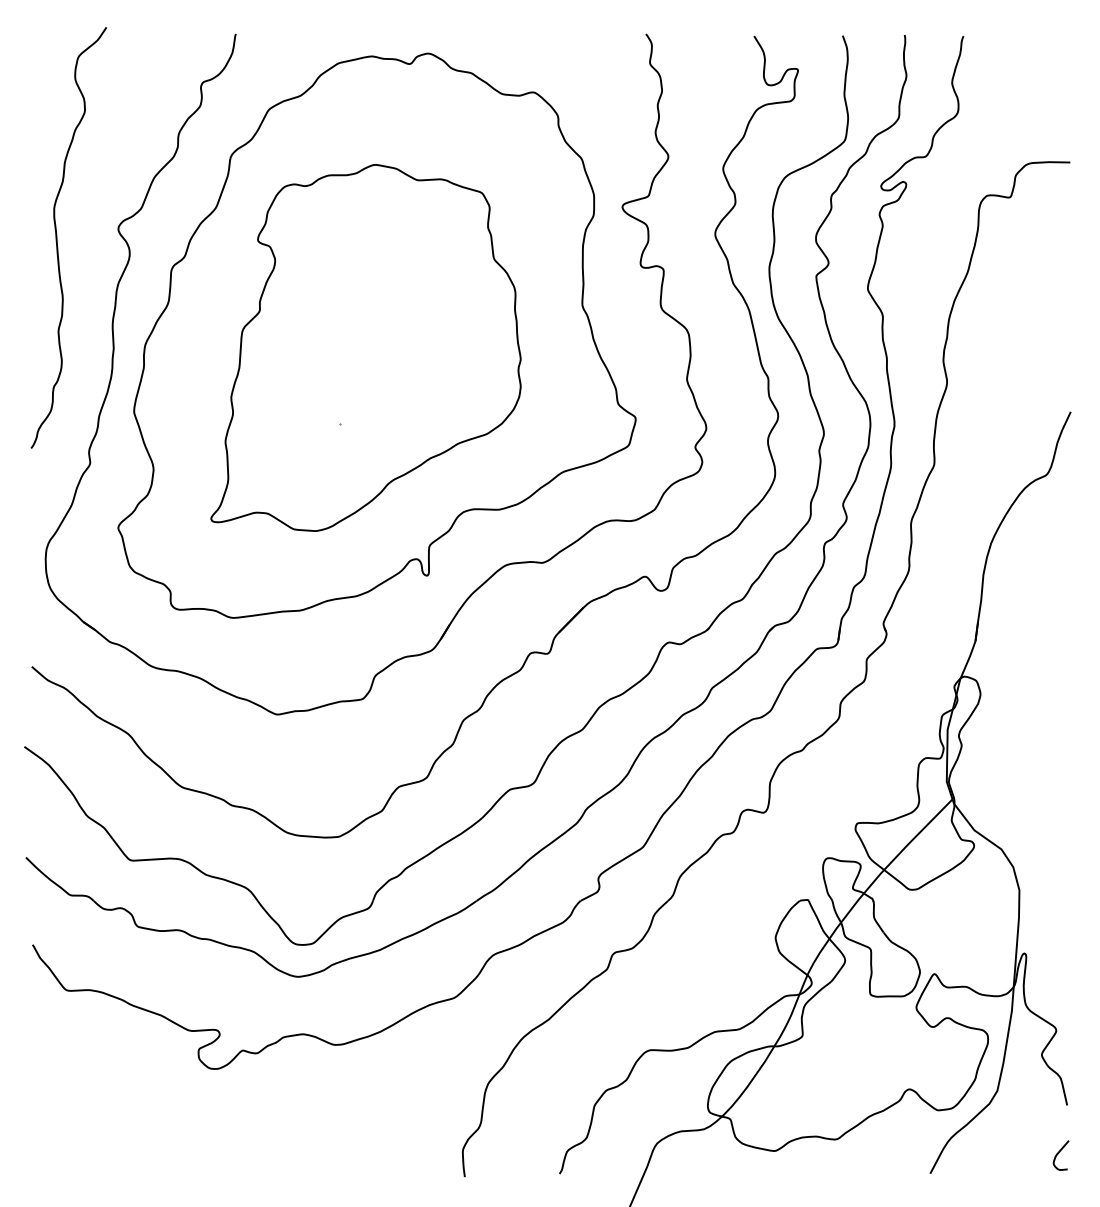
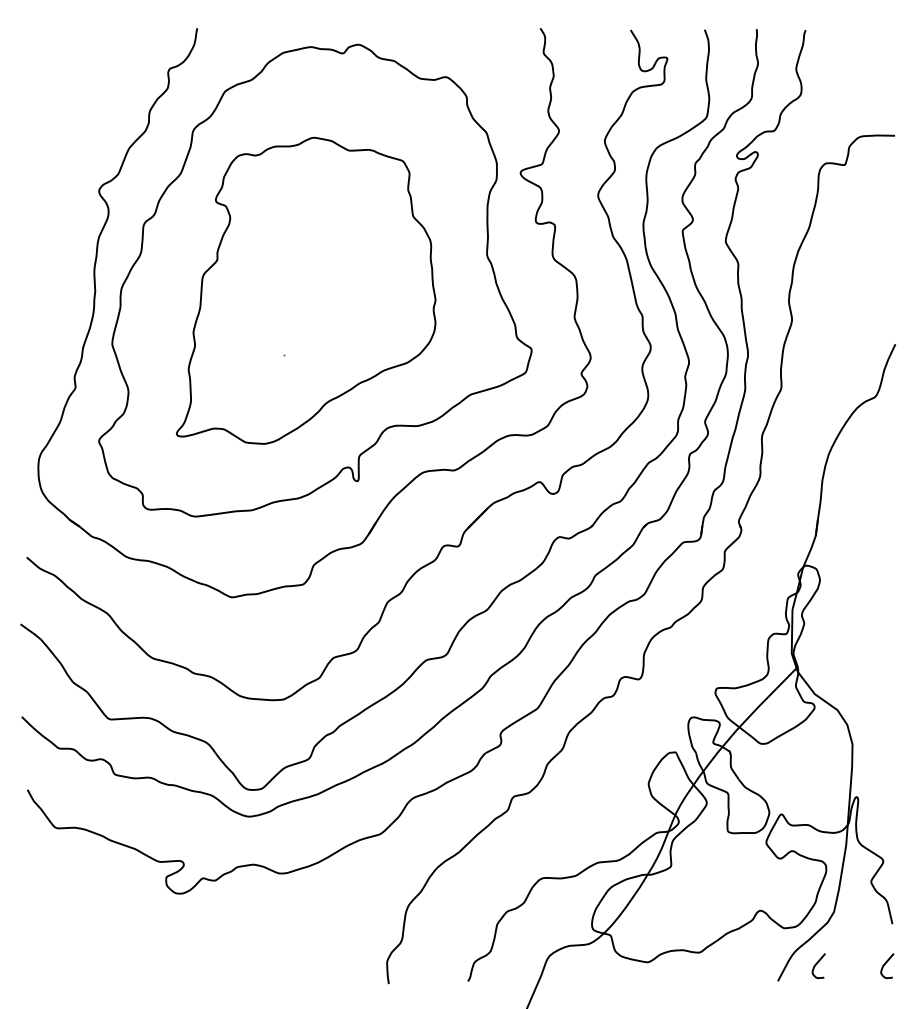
curve: (57, 237) -> (48, 198), removed
curve: (977, 1153) -> (817, 964), added

